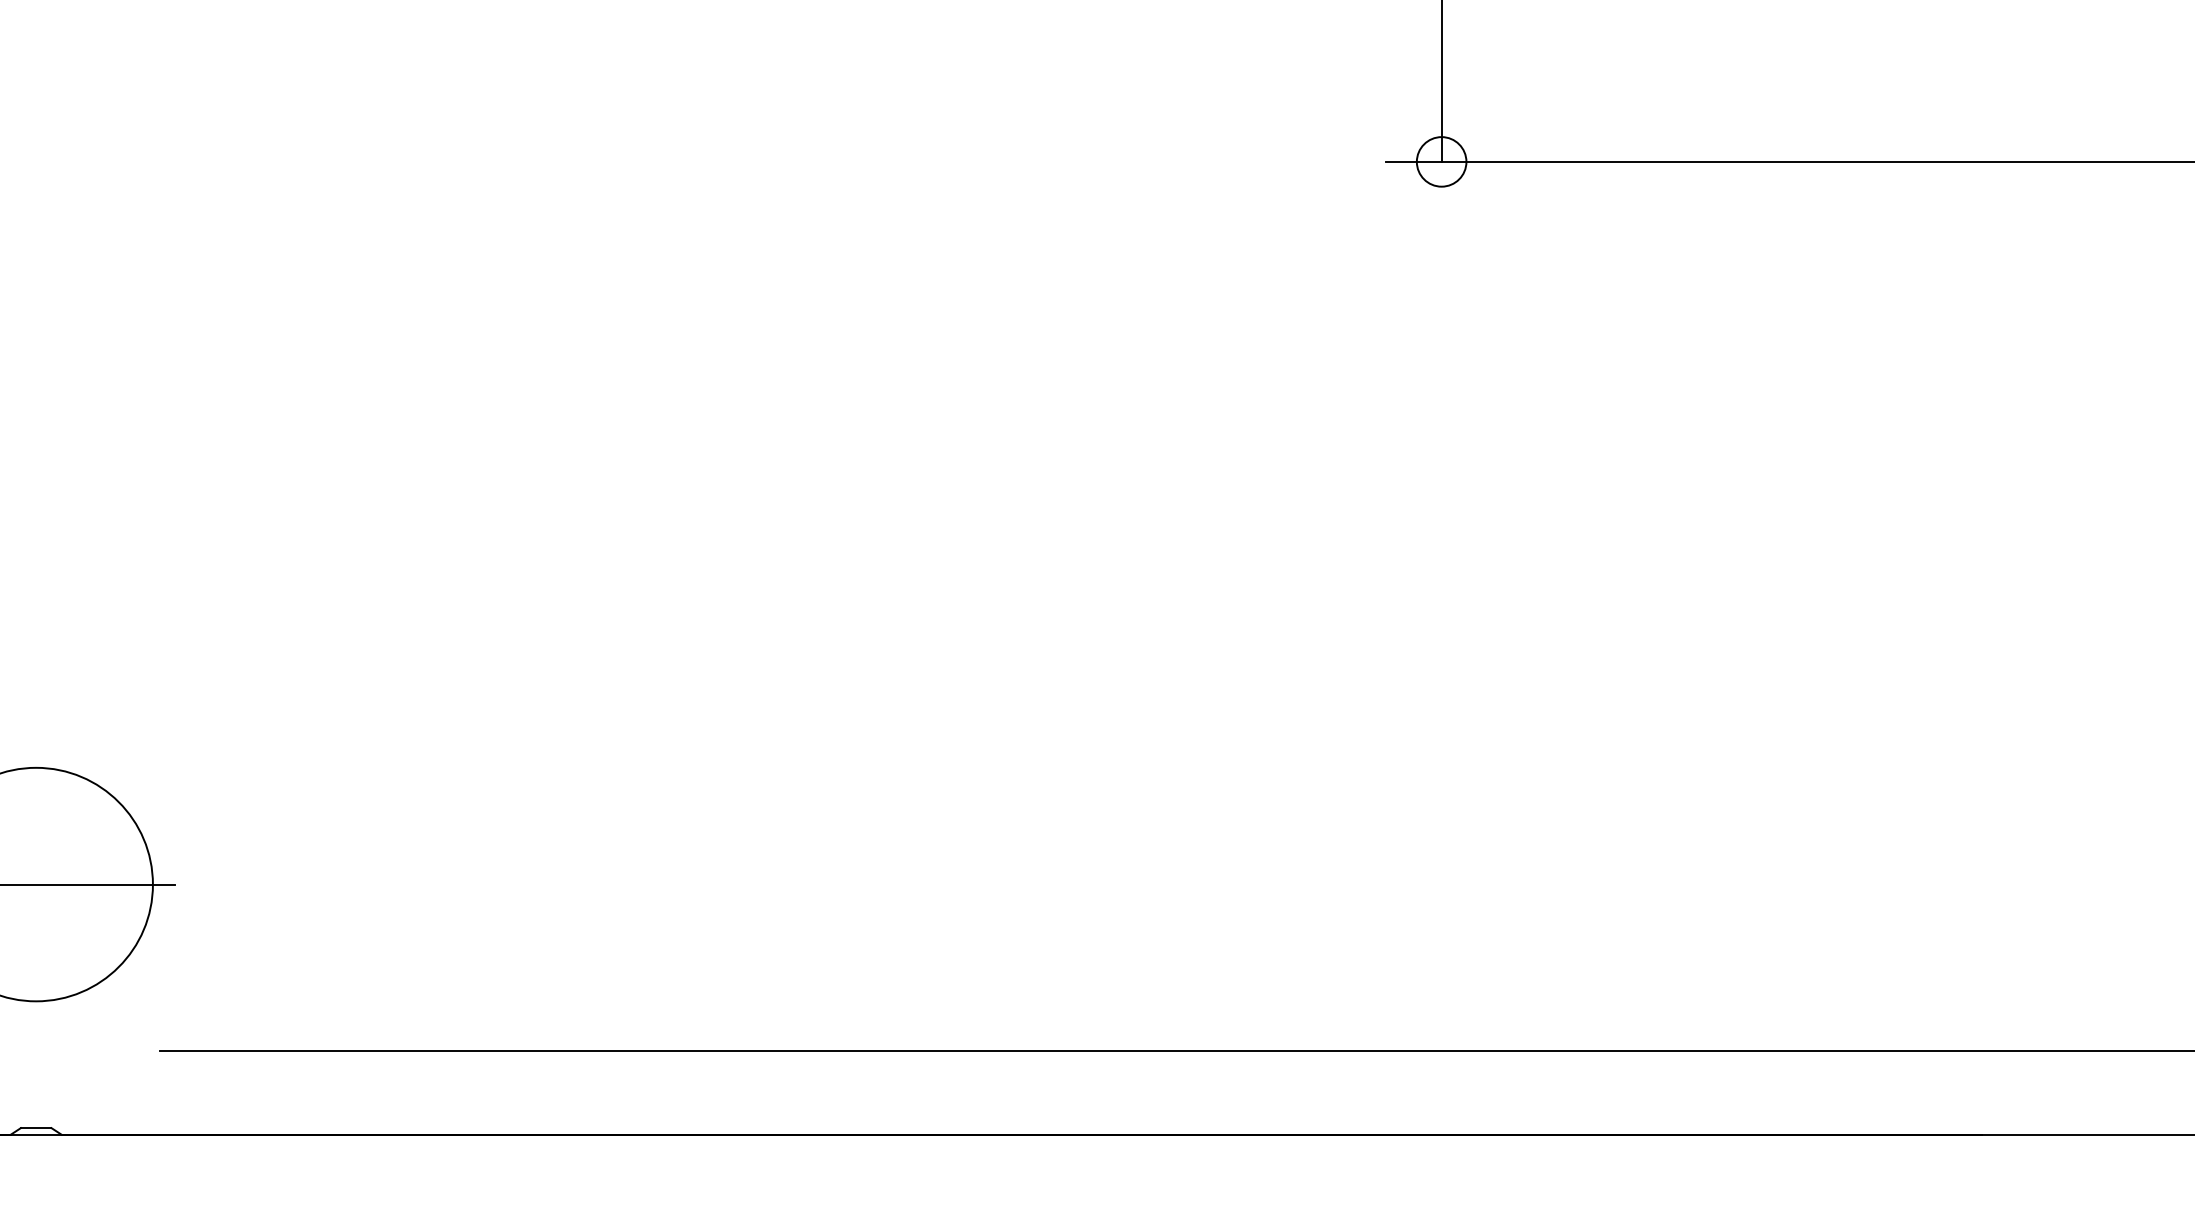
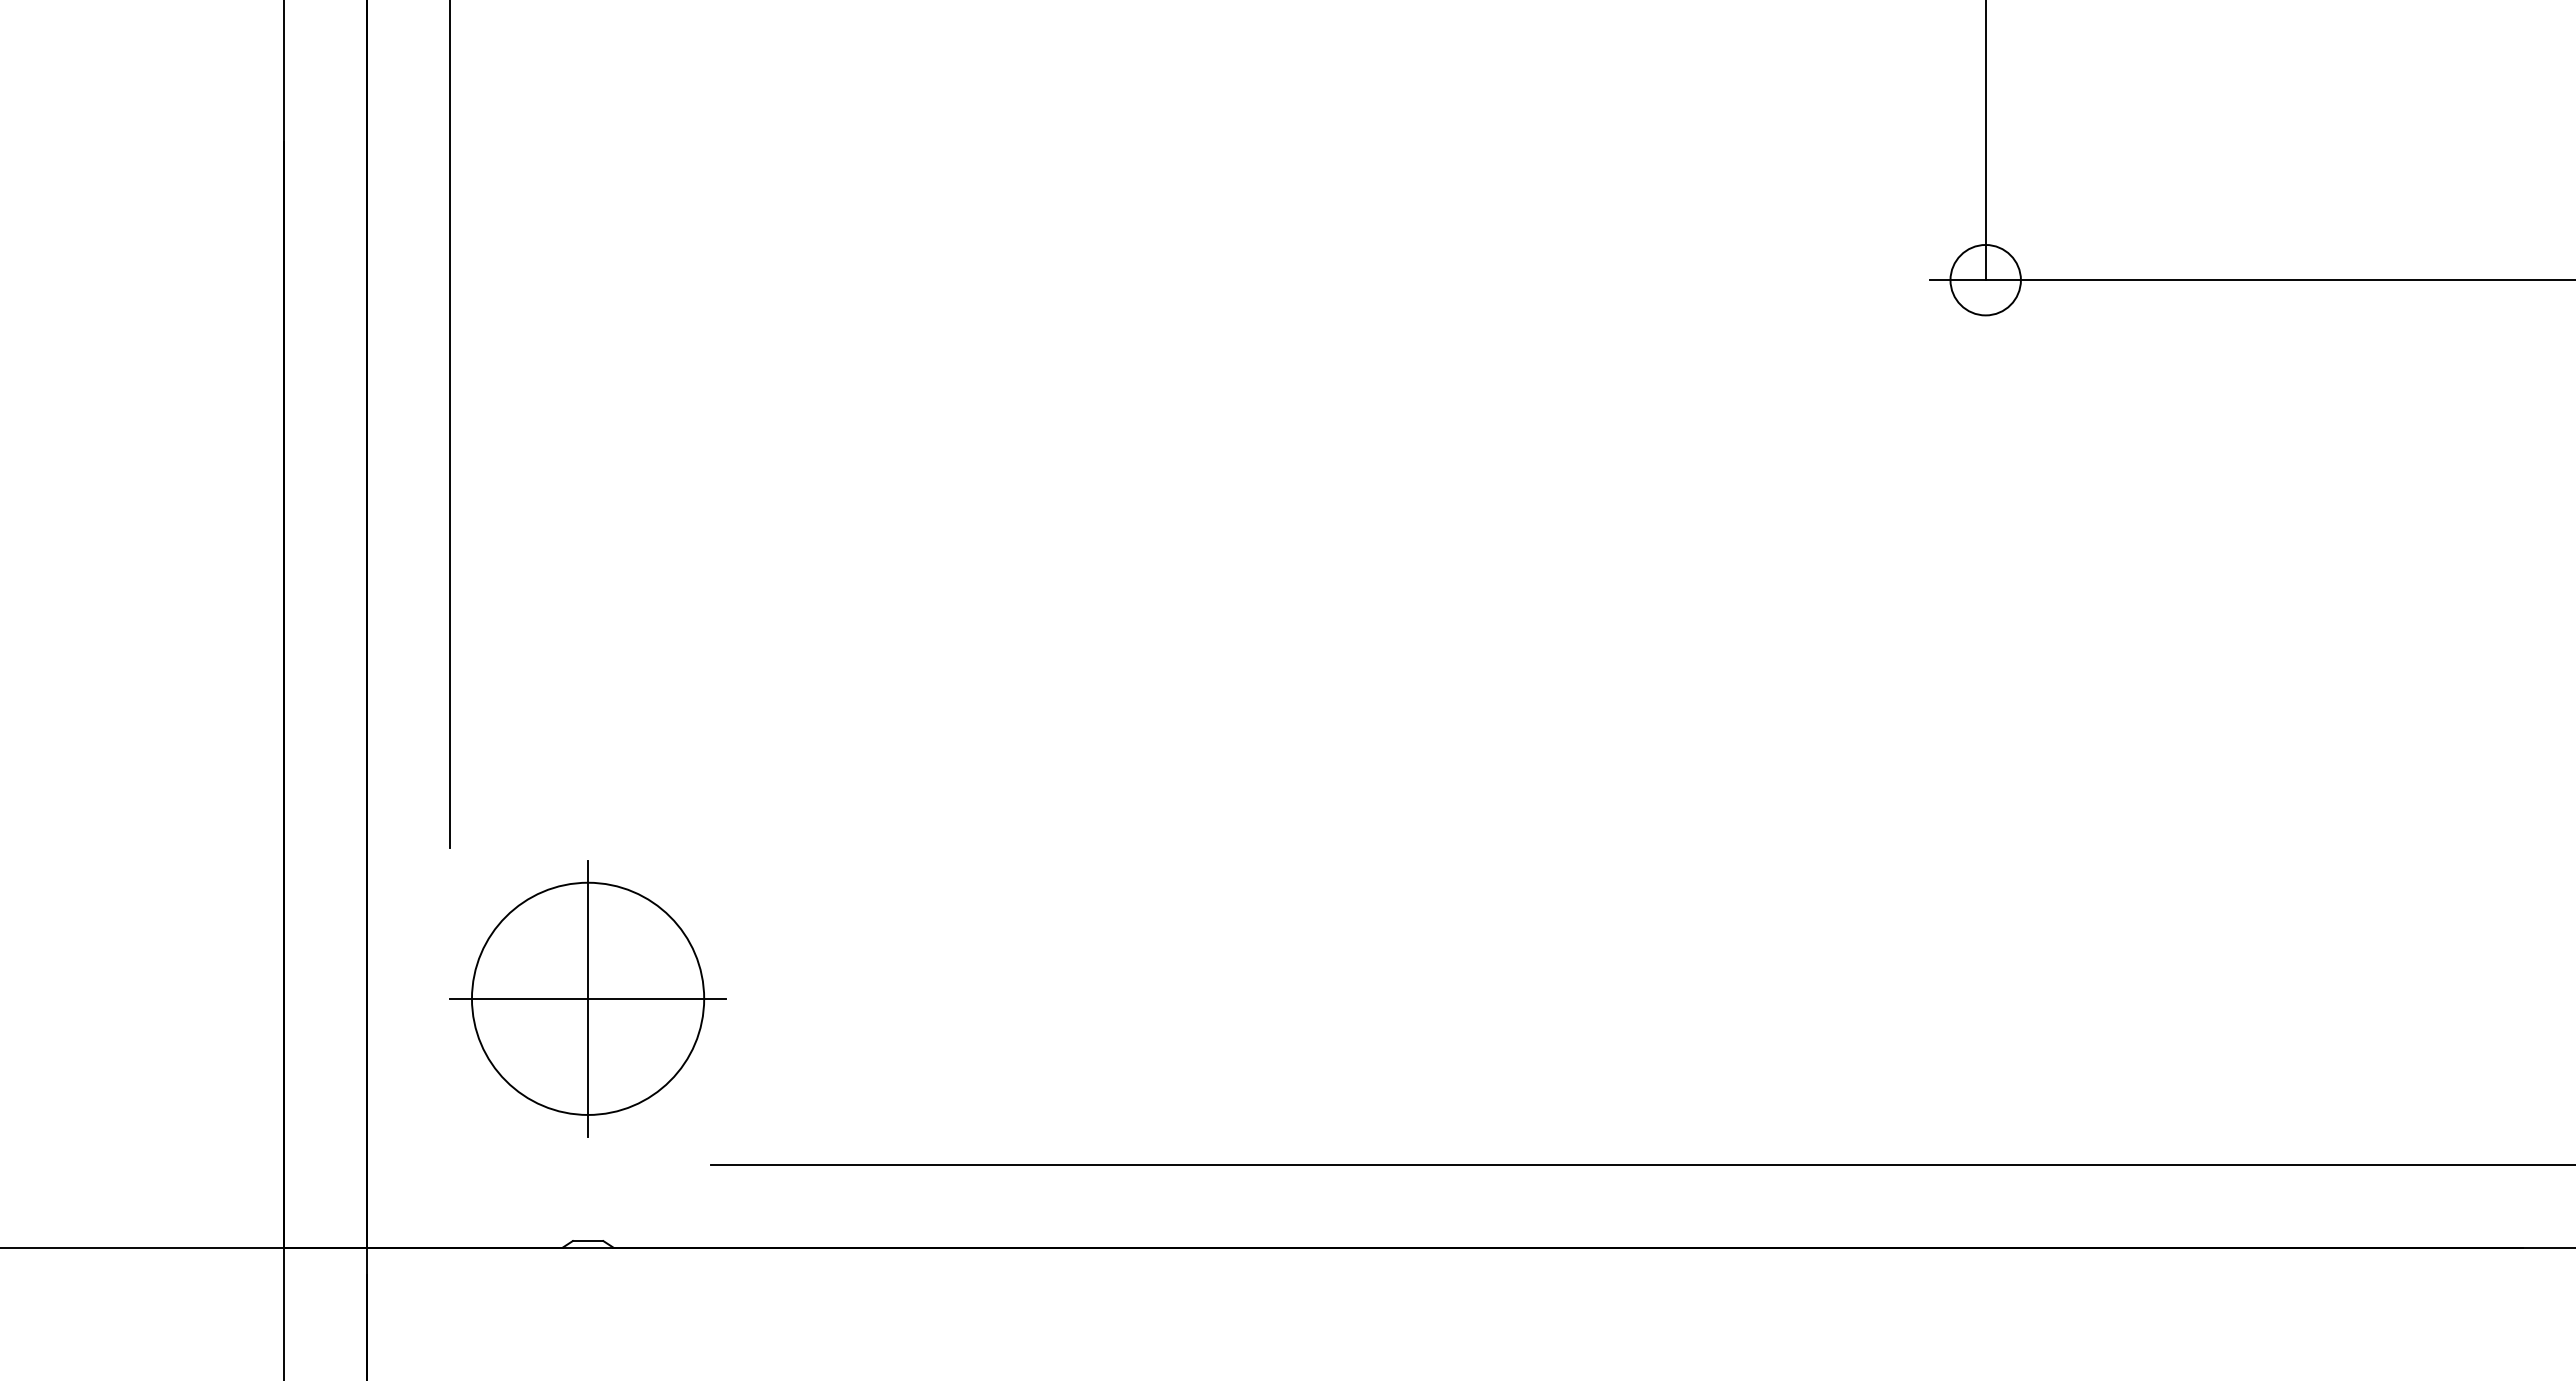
circle: (1441, 161) -> (1985, 279), size x1.43
line: (36, 884) -> (588, 998), added

